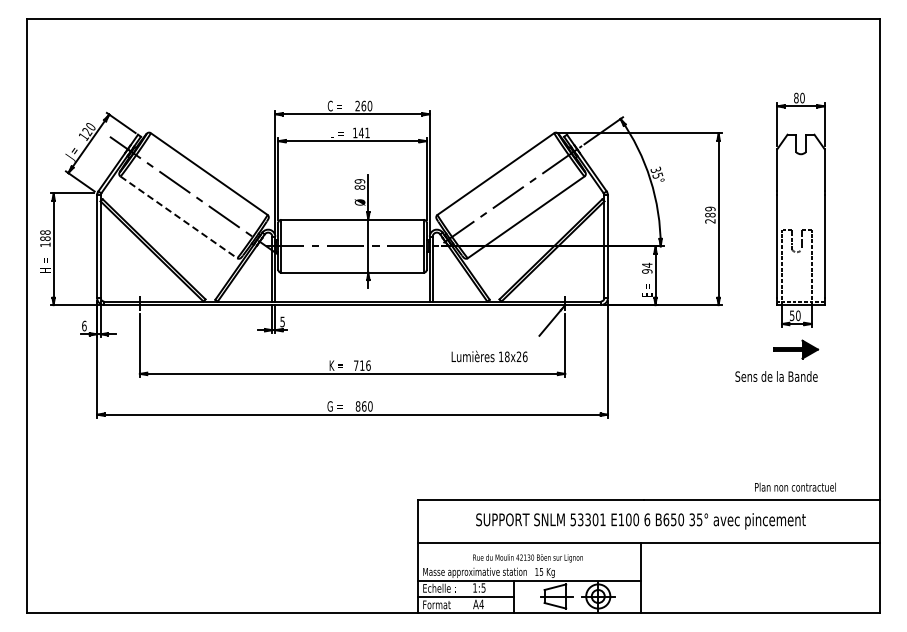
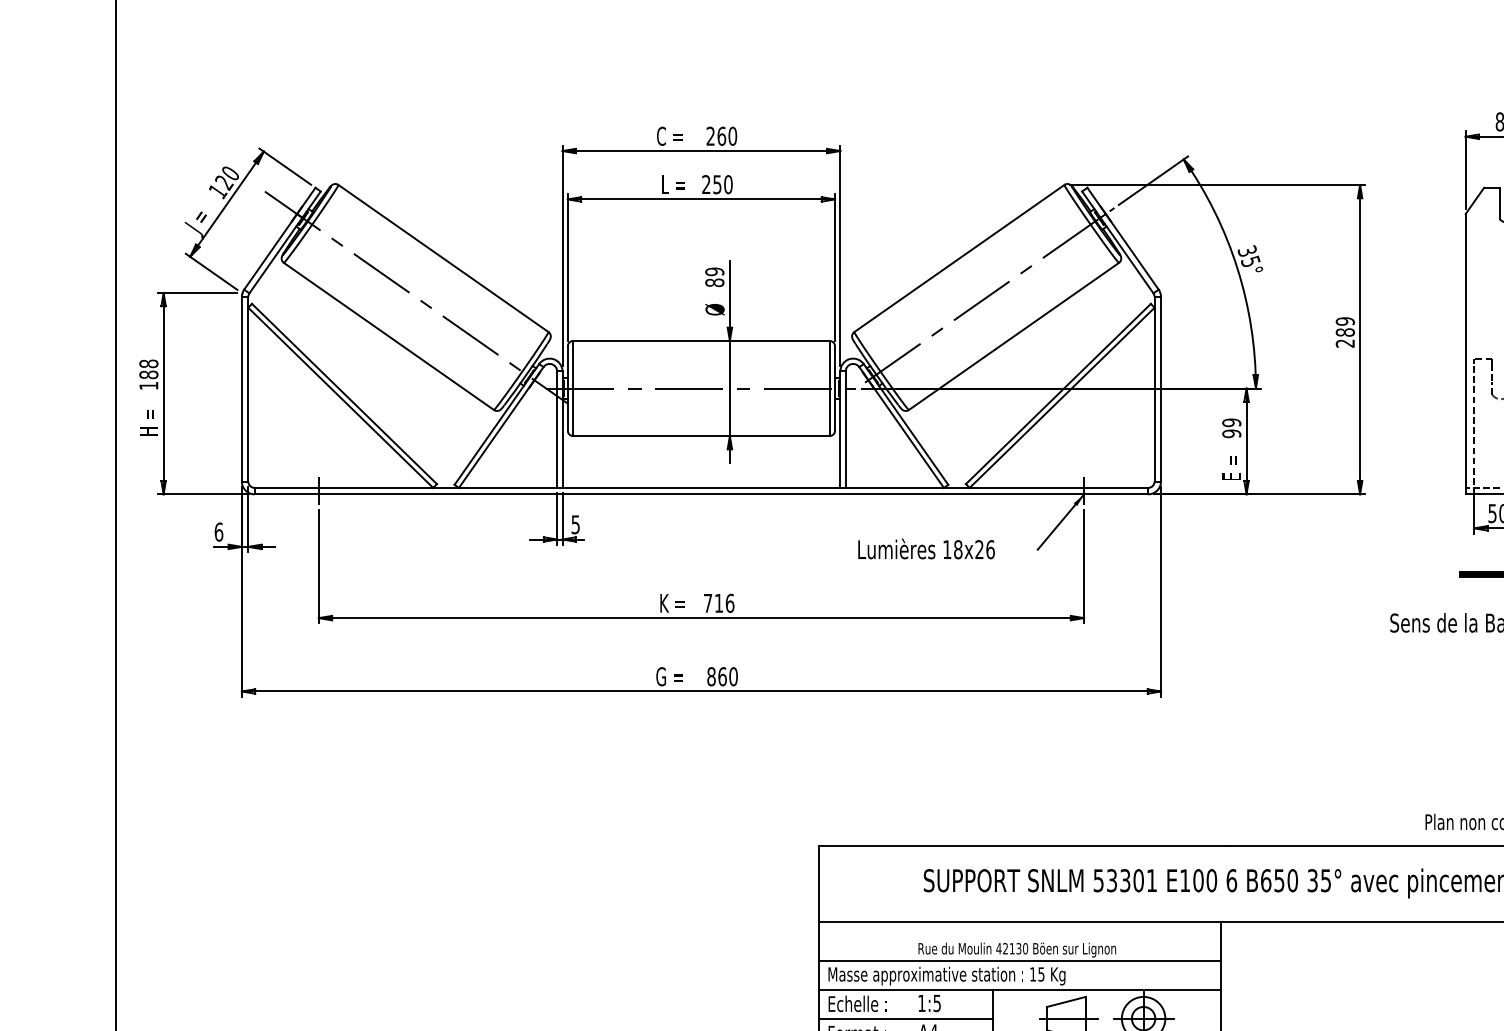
text: (361, 132) -> (717, 183), 141 -> 250
line: (179, 217) -> (390, 336), dashed -> solid
text: (647, 264) -> (1232, 421), 94 -> 99
text: (489, 356) -> (926, 549), moved
line: (529, 564) -> (1019, 961), added

